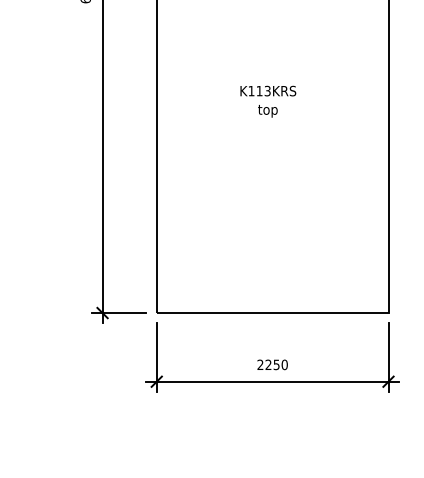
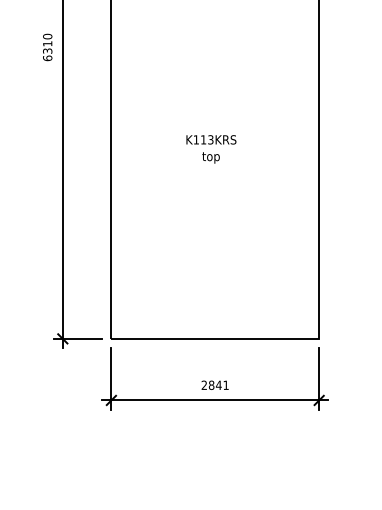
text: (276, 365) -> (218, 385), 2250 -> 2841

